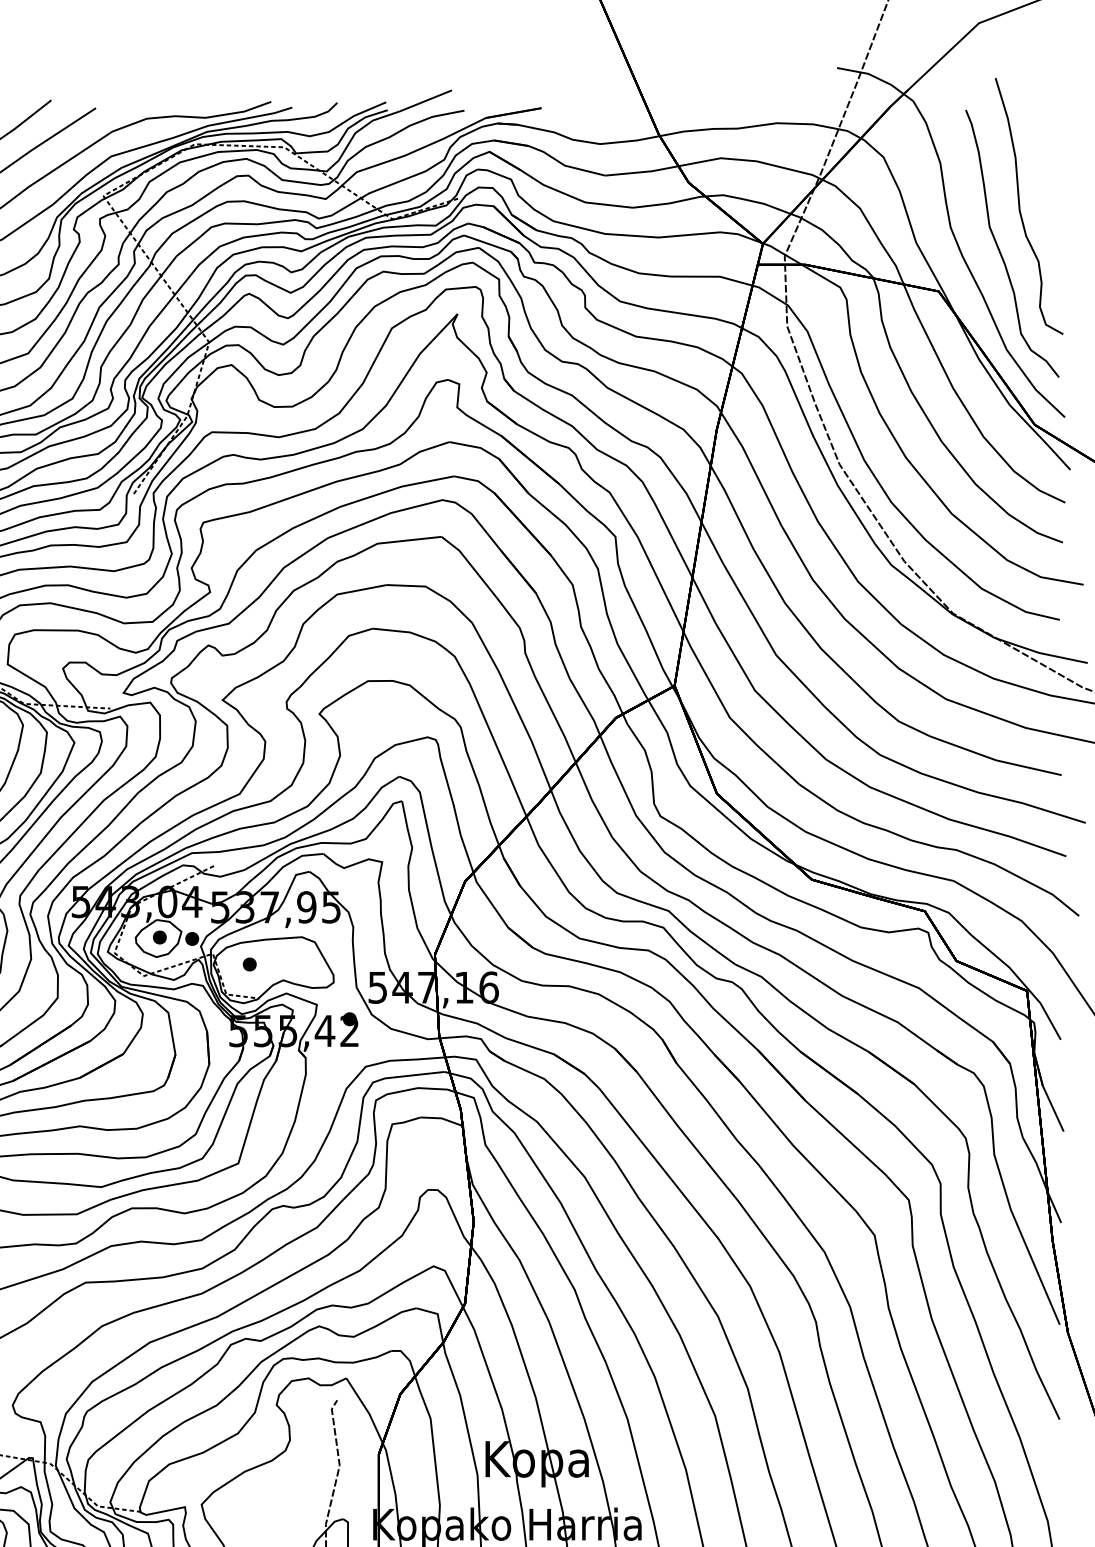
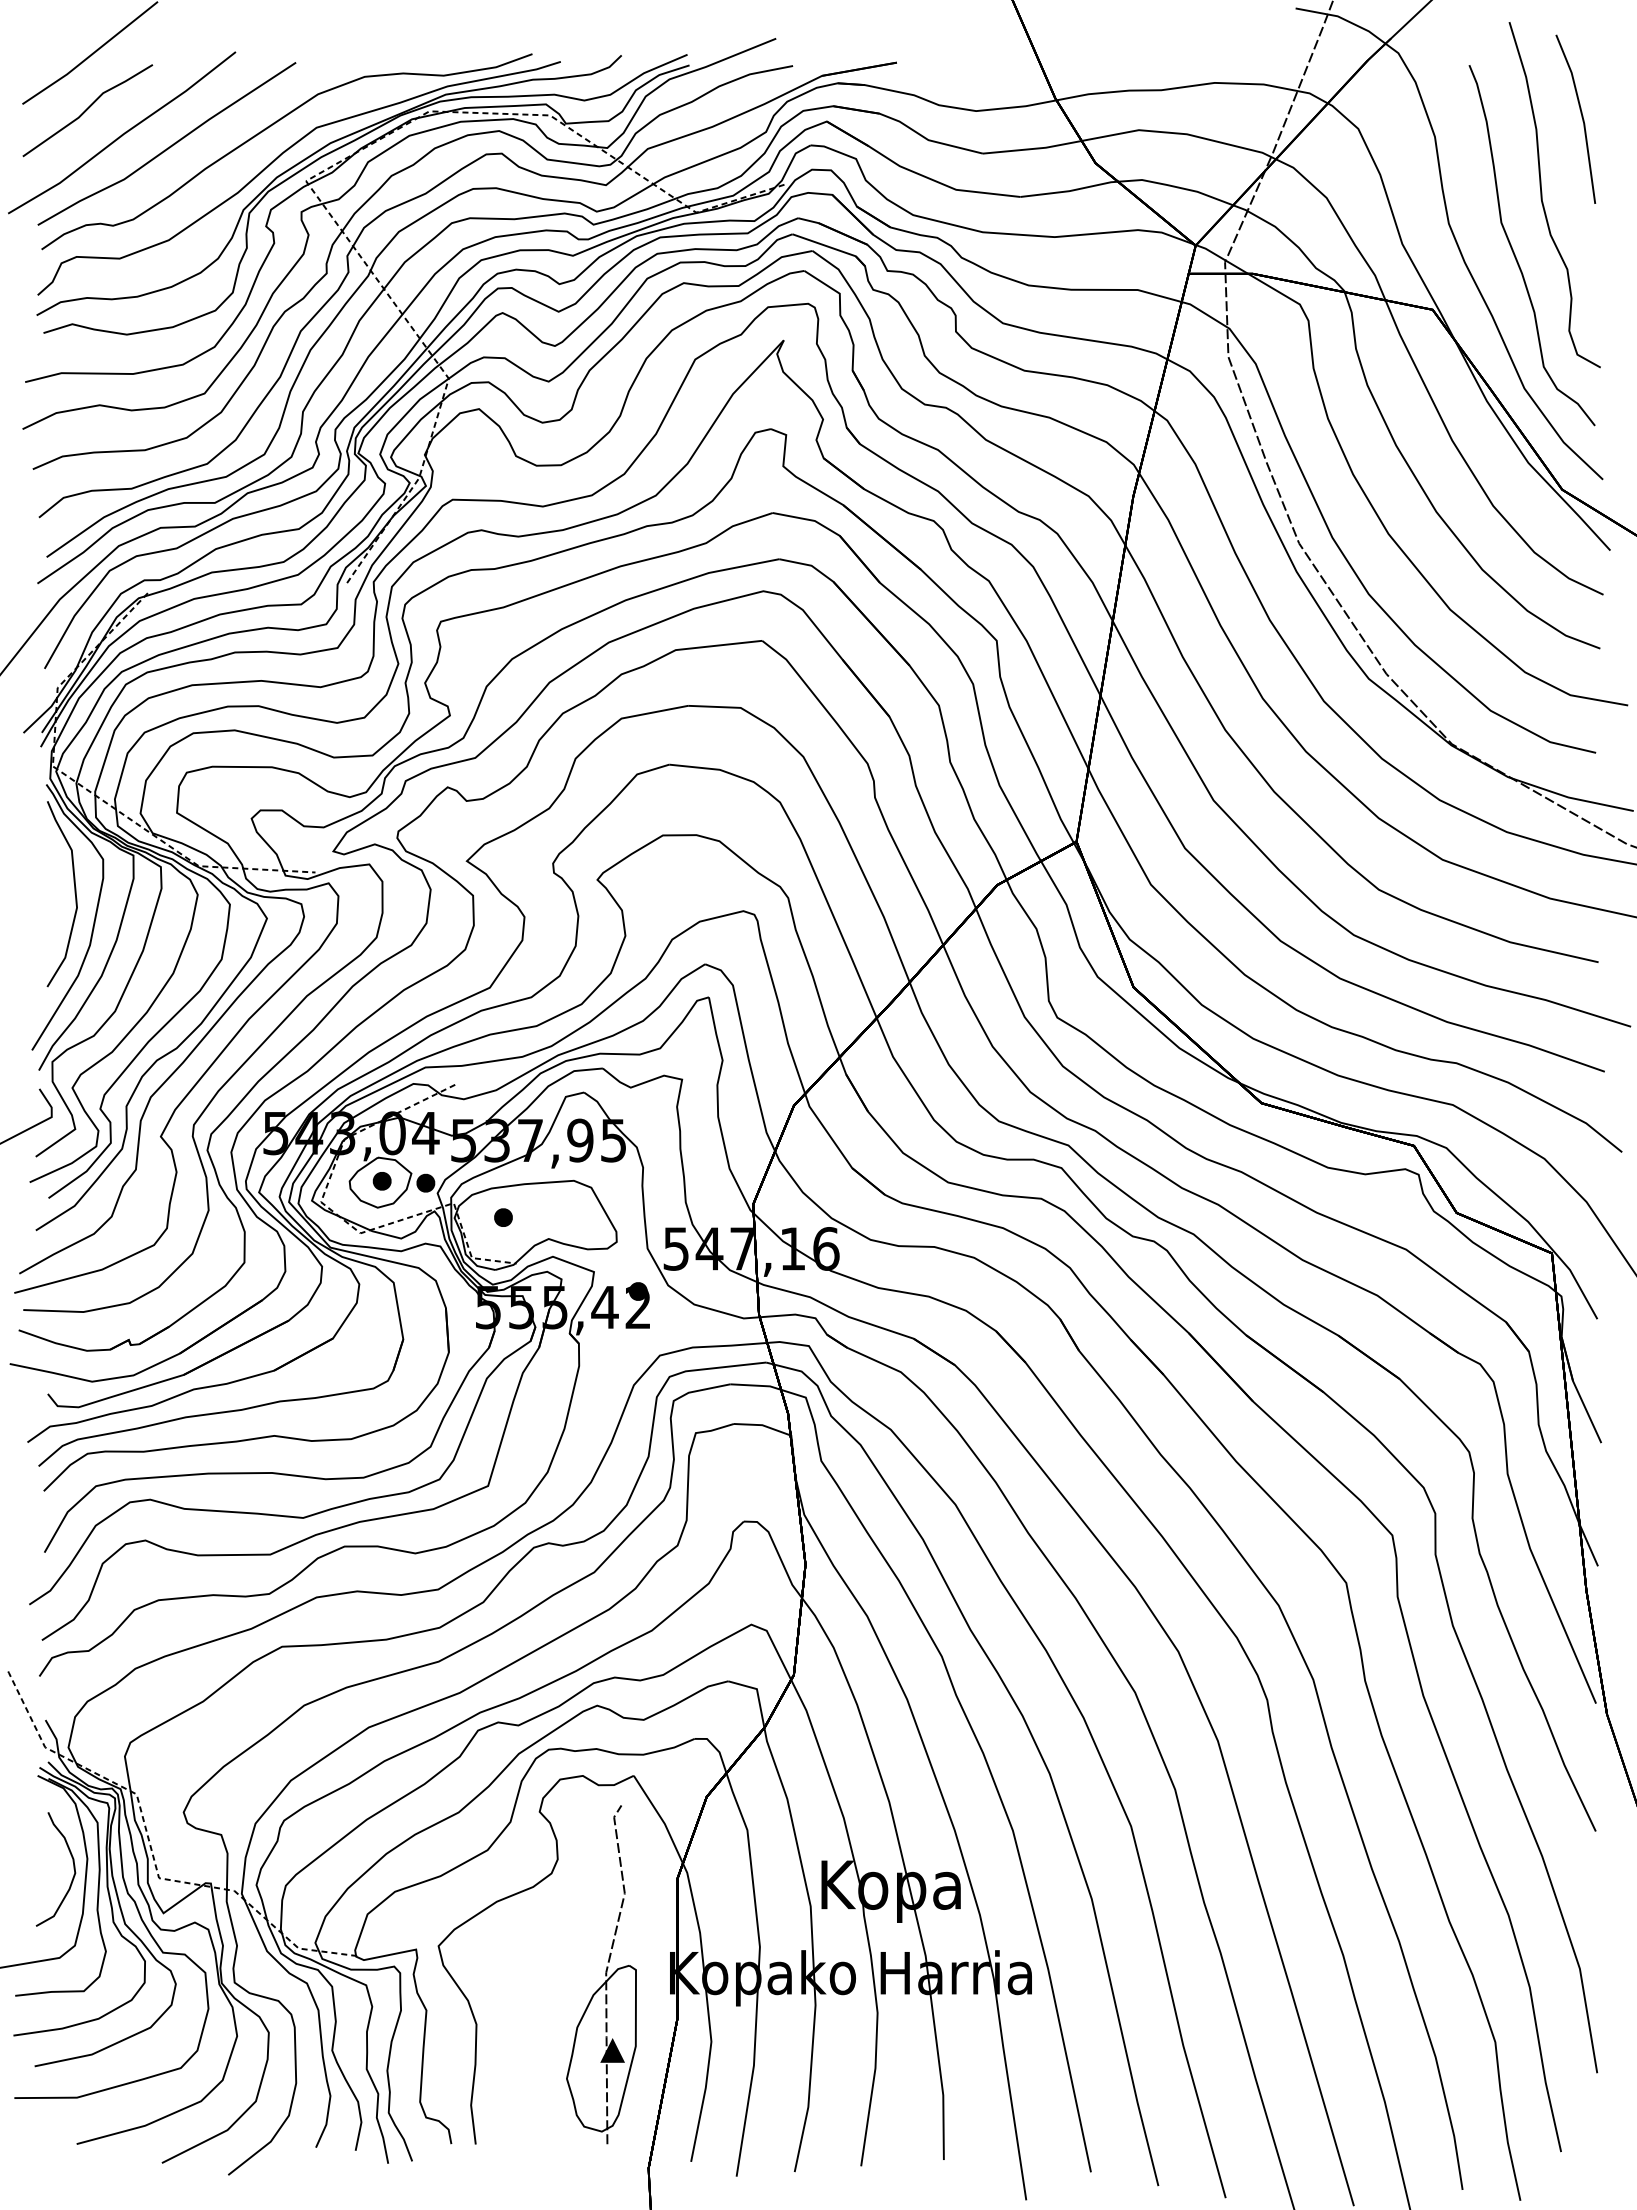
line: (1049, 148) -> (1581, 117), added

